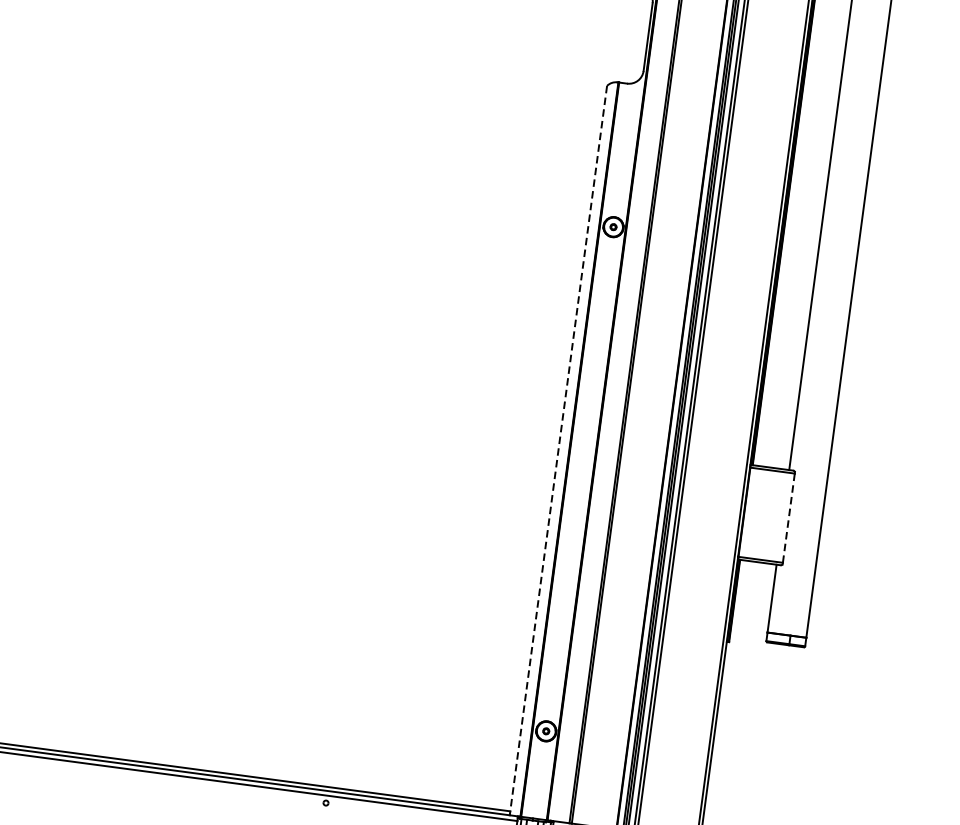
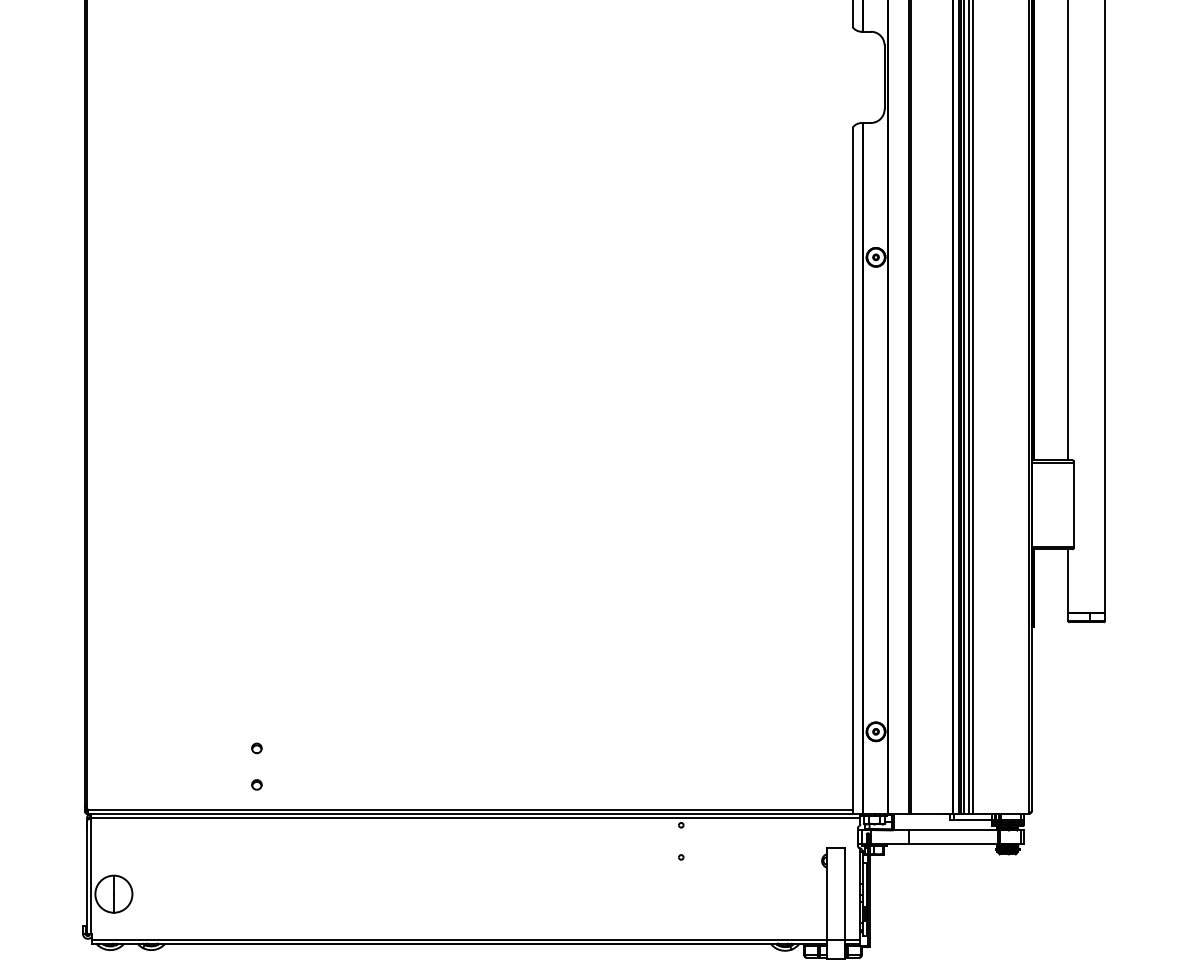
line: (558, 451) -> (852, 471), dashed -> solid
line: (789, 517) -> (1074, 504), dashed -> solid

